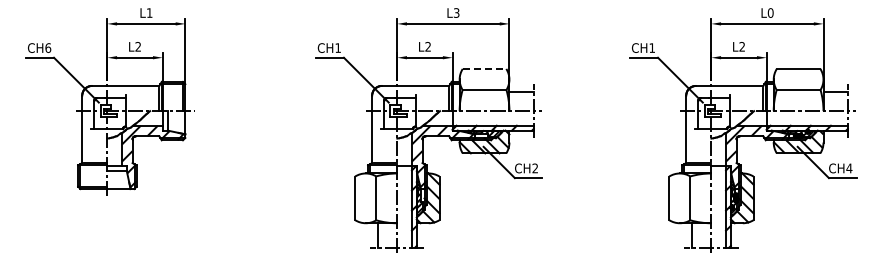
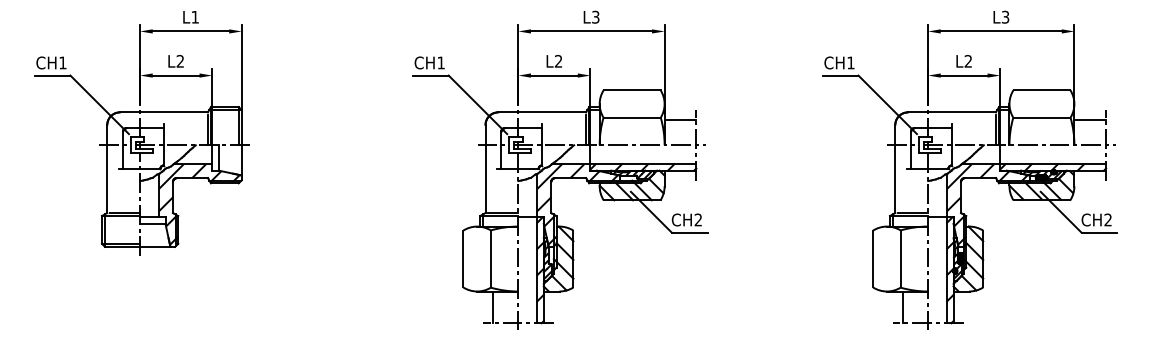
text: (770, 12) -> (1005, 16), L0 -> L3
text: (48, 47) -> (63, 62), CH6 -> CH1
line: (484, 68) -> (632, 89), dashed -> solid
text: (849, 168) -> (1108, 220), CH4 -> CH2

